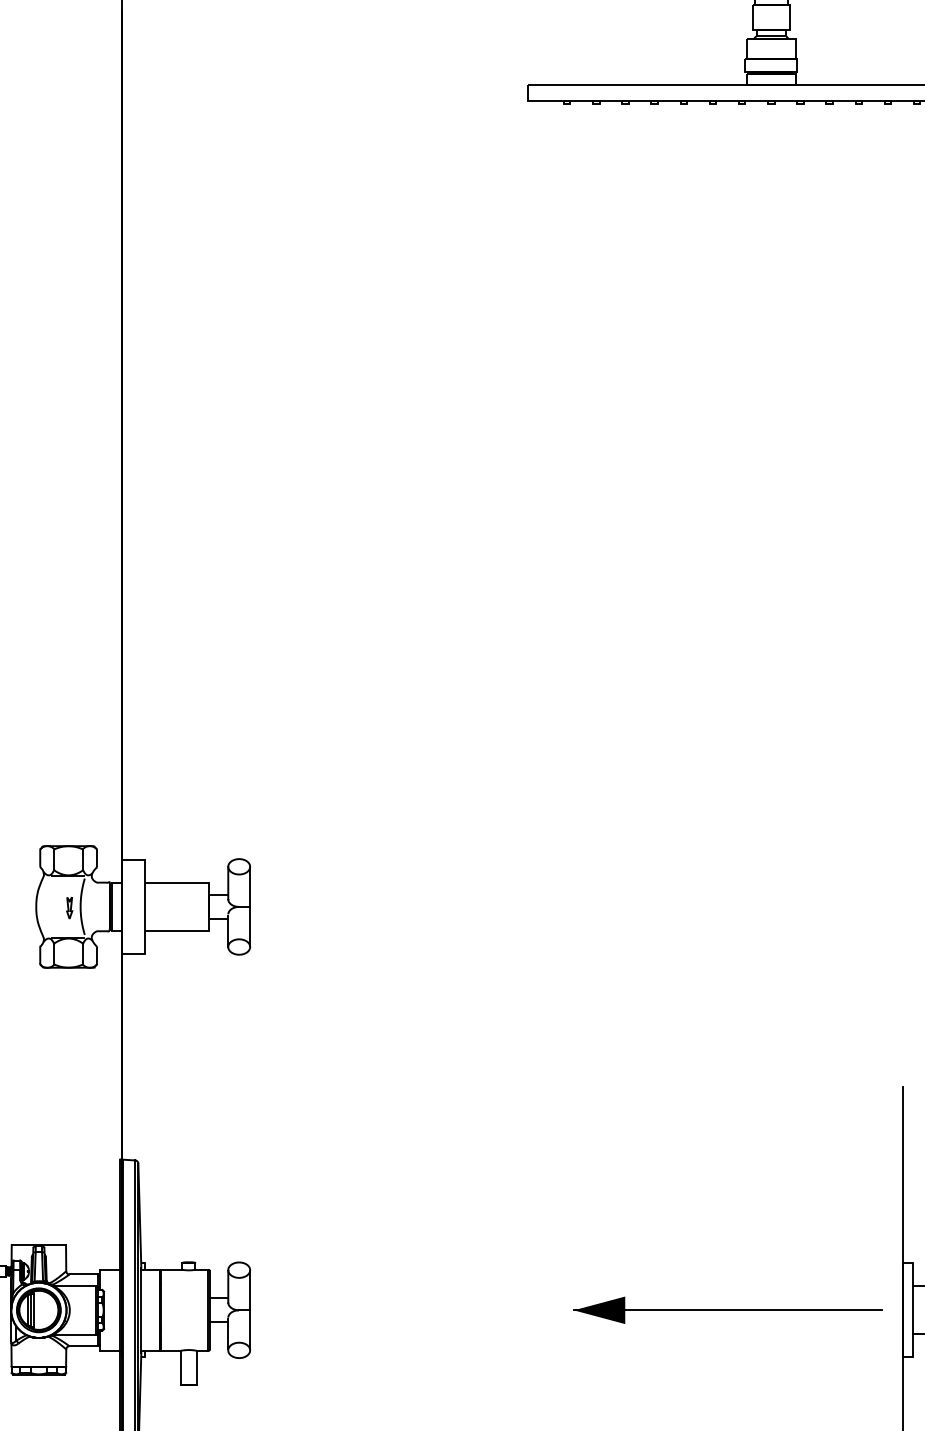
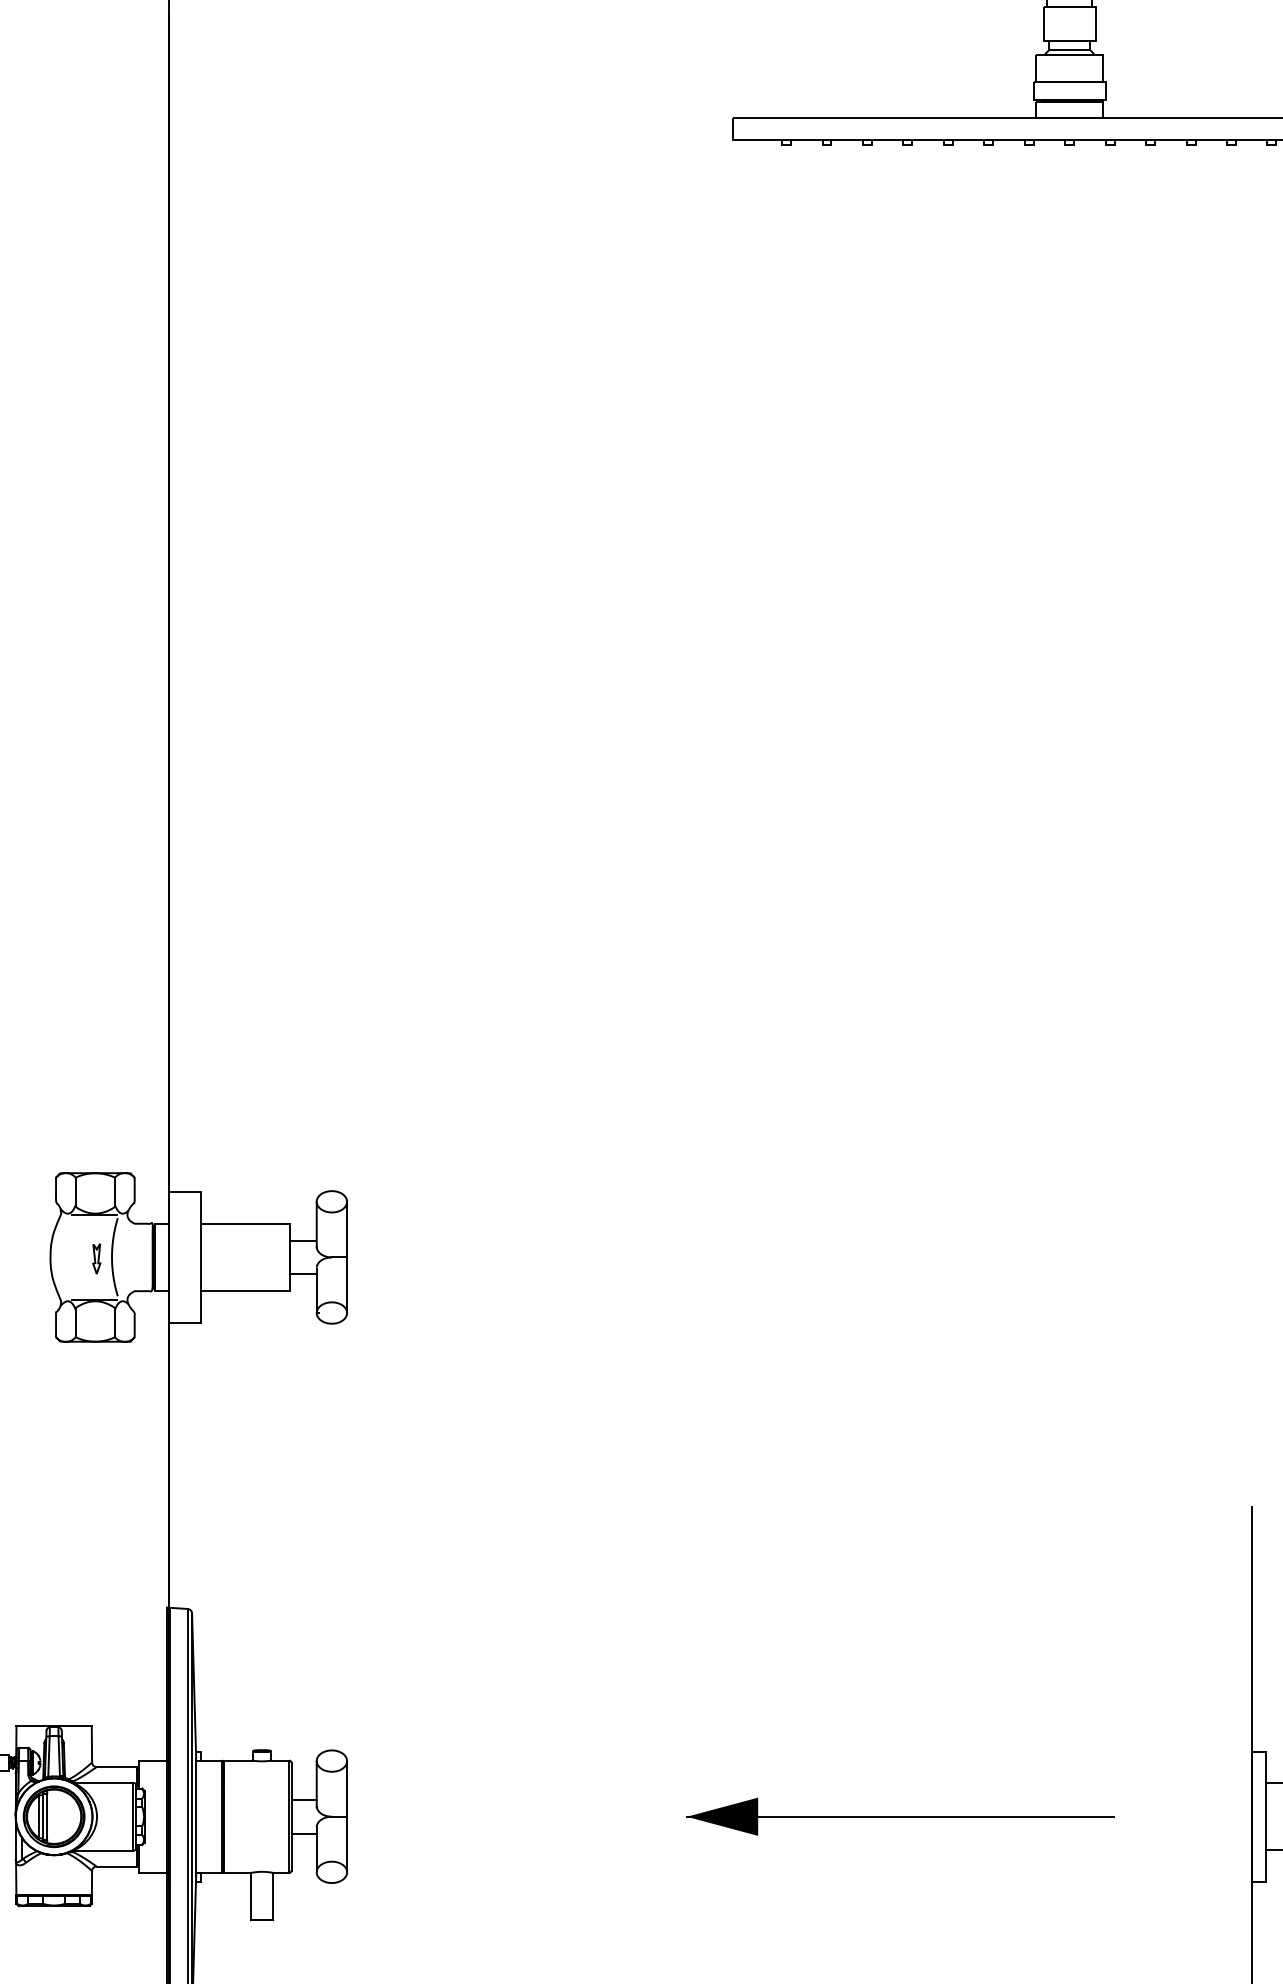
part: (727, 1310) -> (900, 1816), moved

